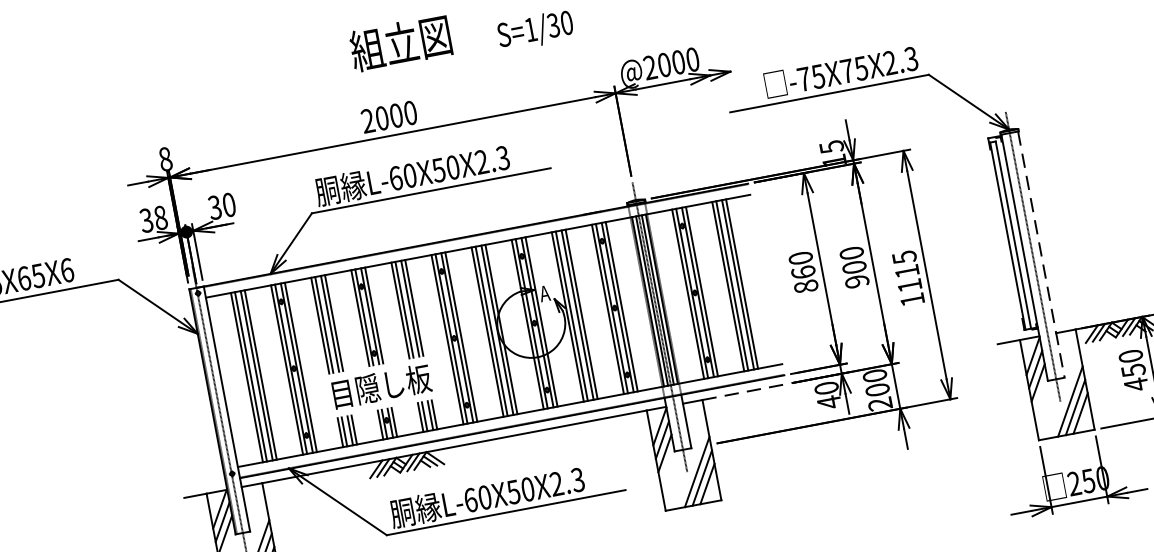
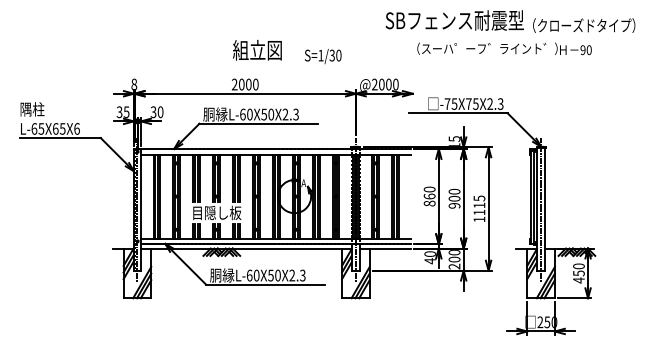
text: (160, 216) -> (126, 111), 38 -> 35
line: (1042, 256) -> (545, 210), dashed -> solid
line: (744, 392) -> (390, 248), dashed -> solid

